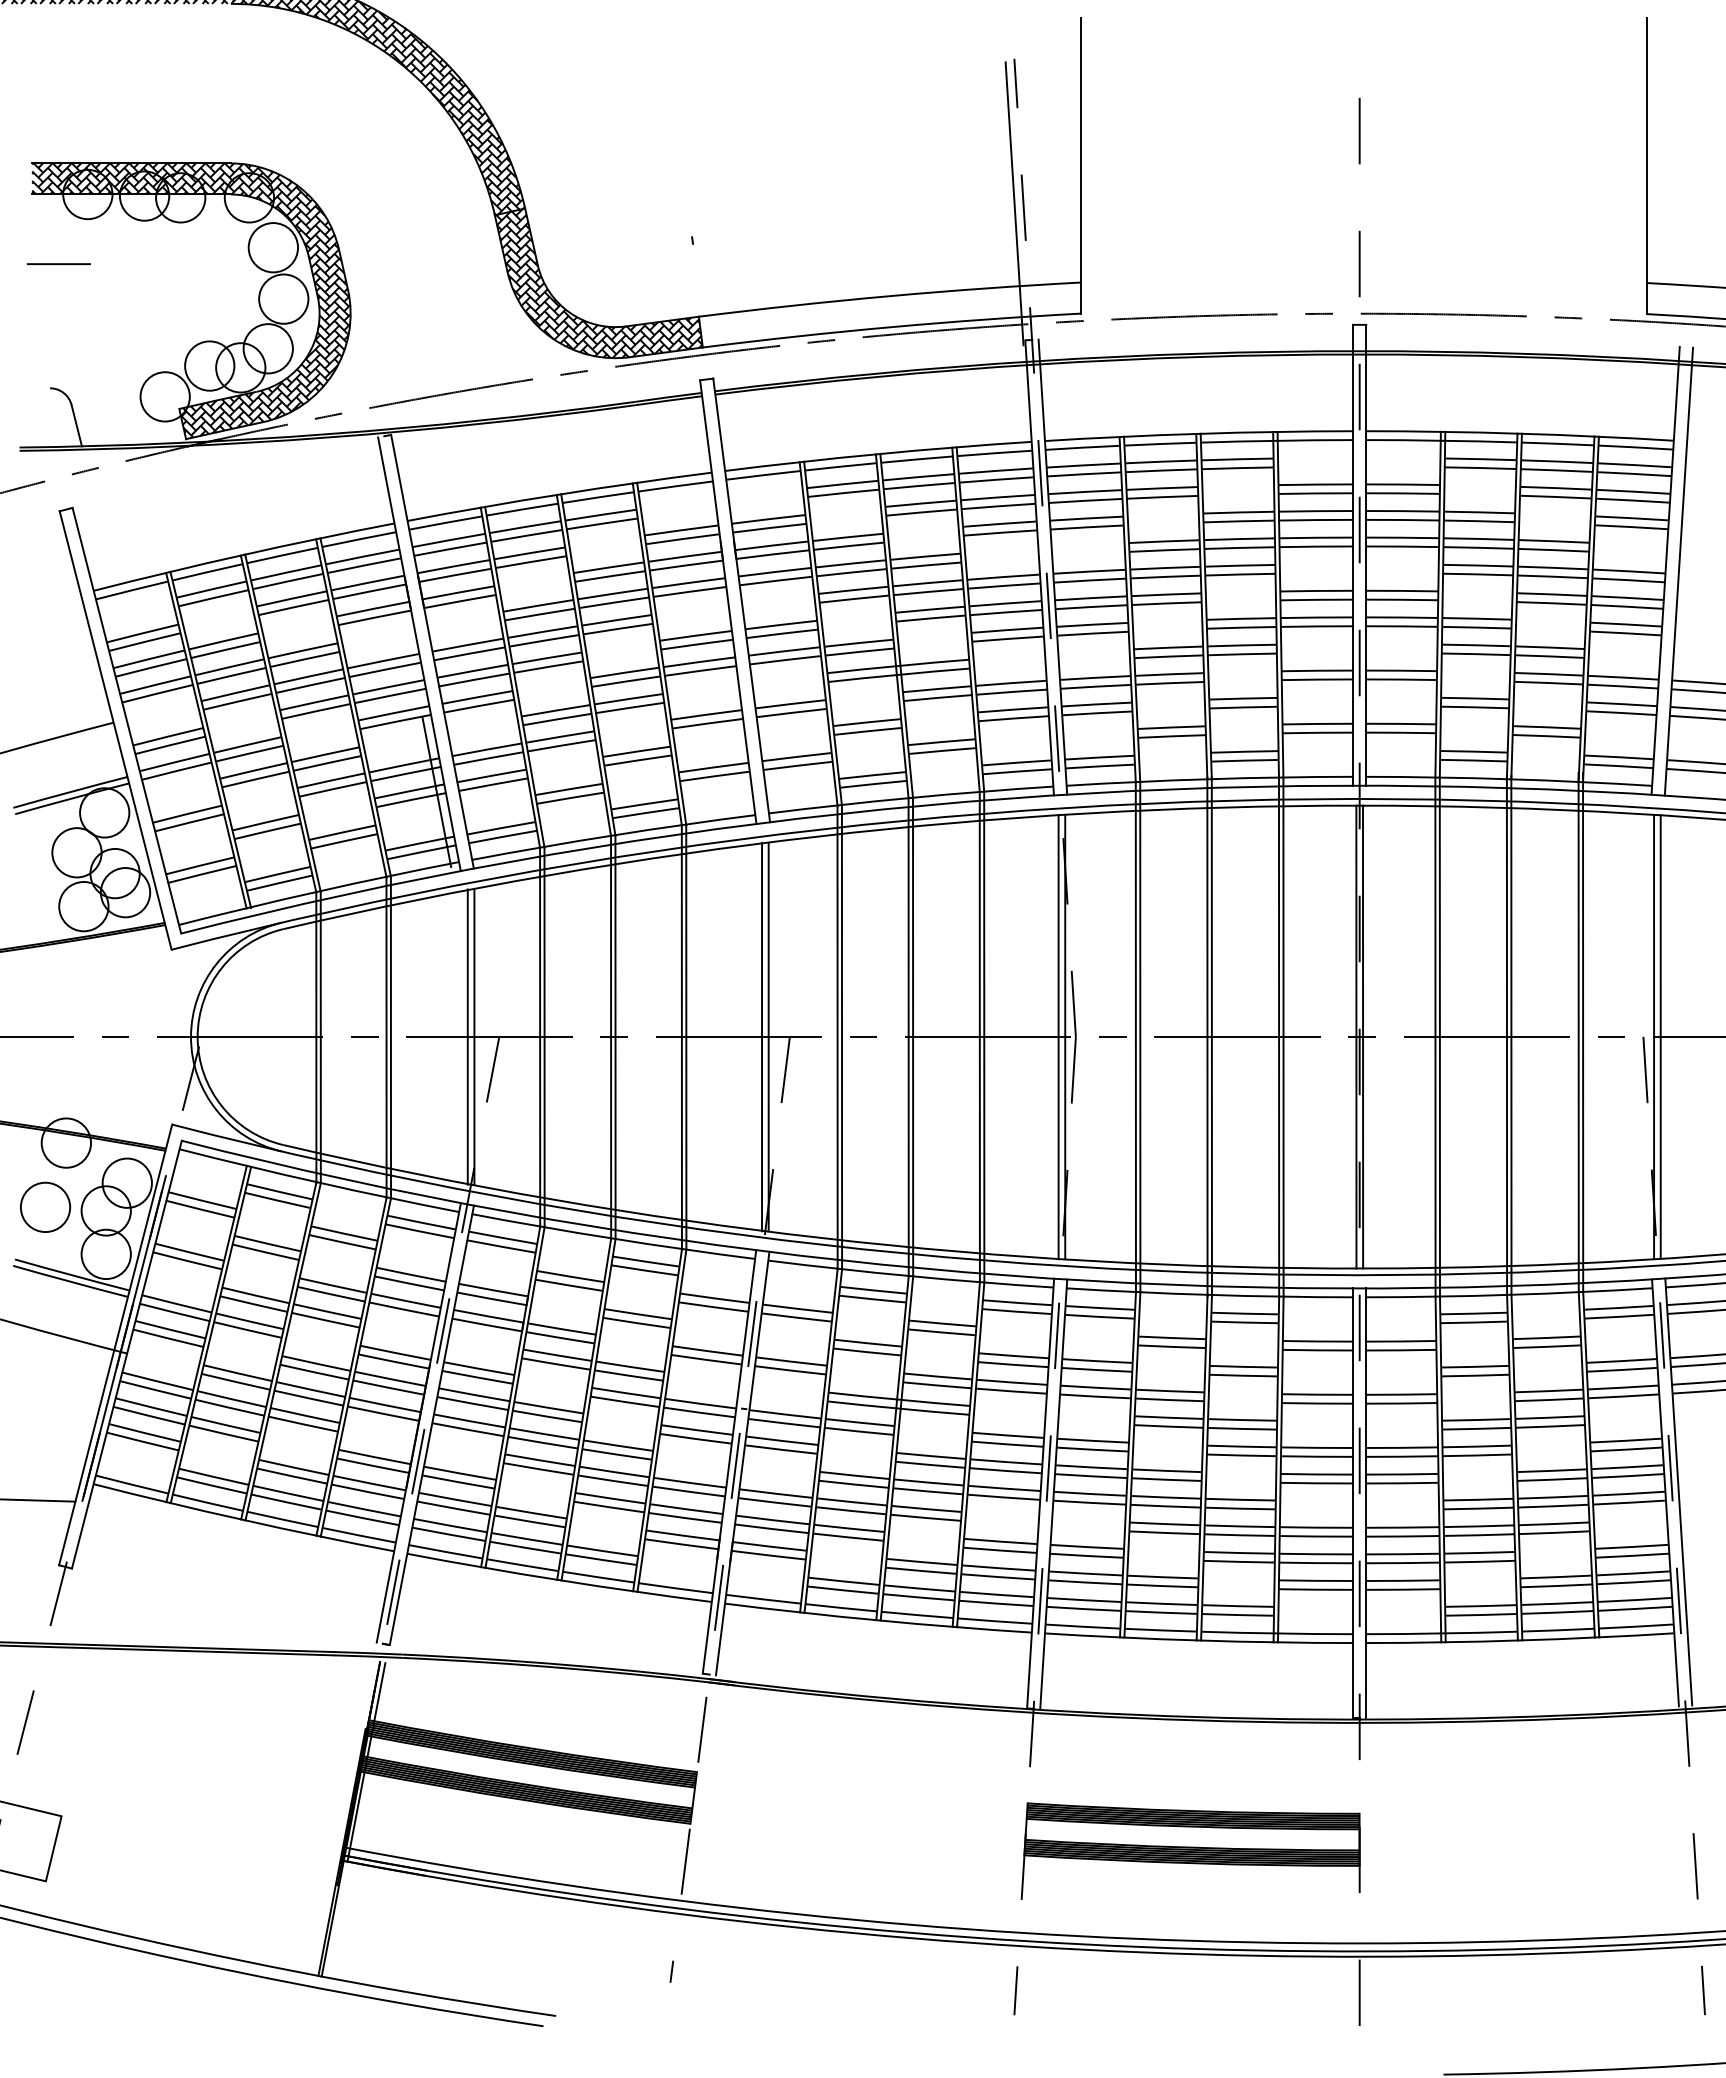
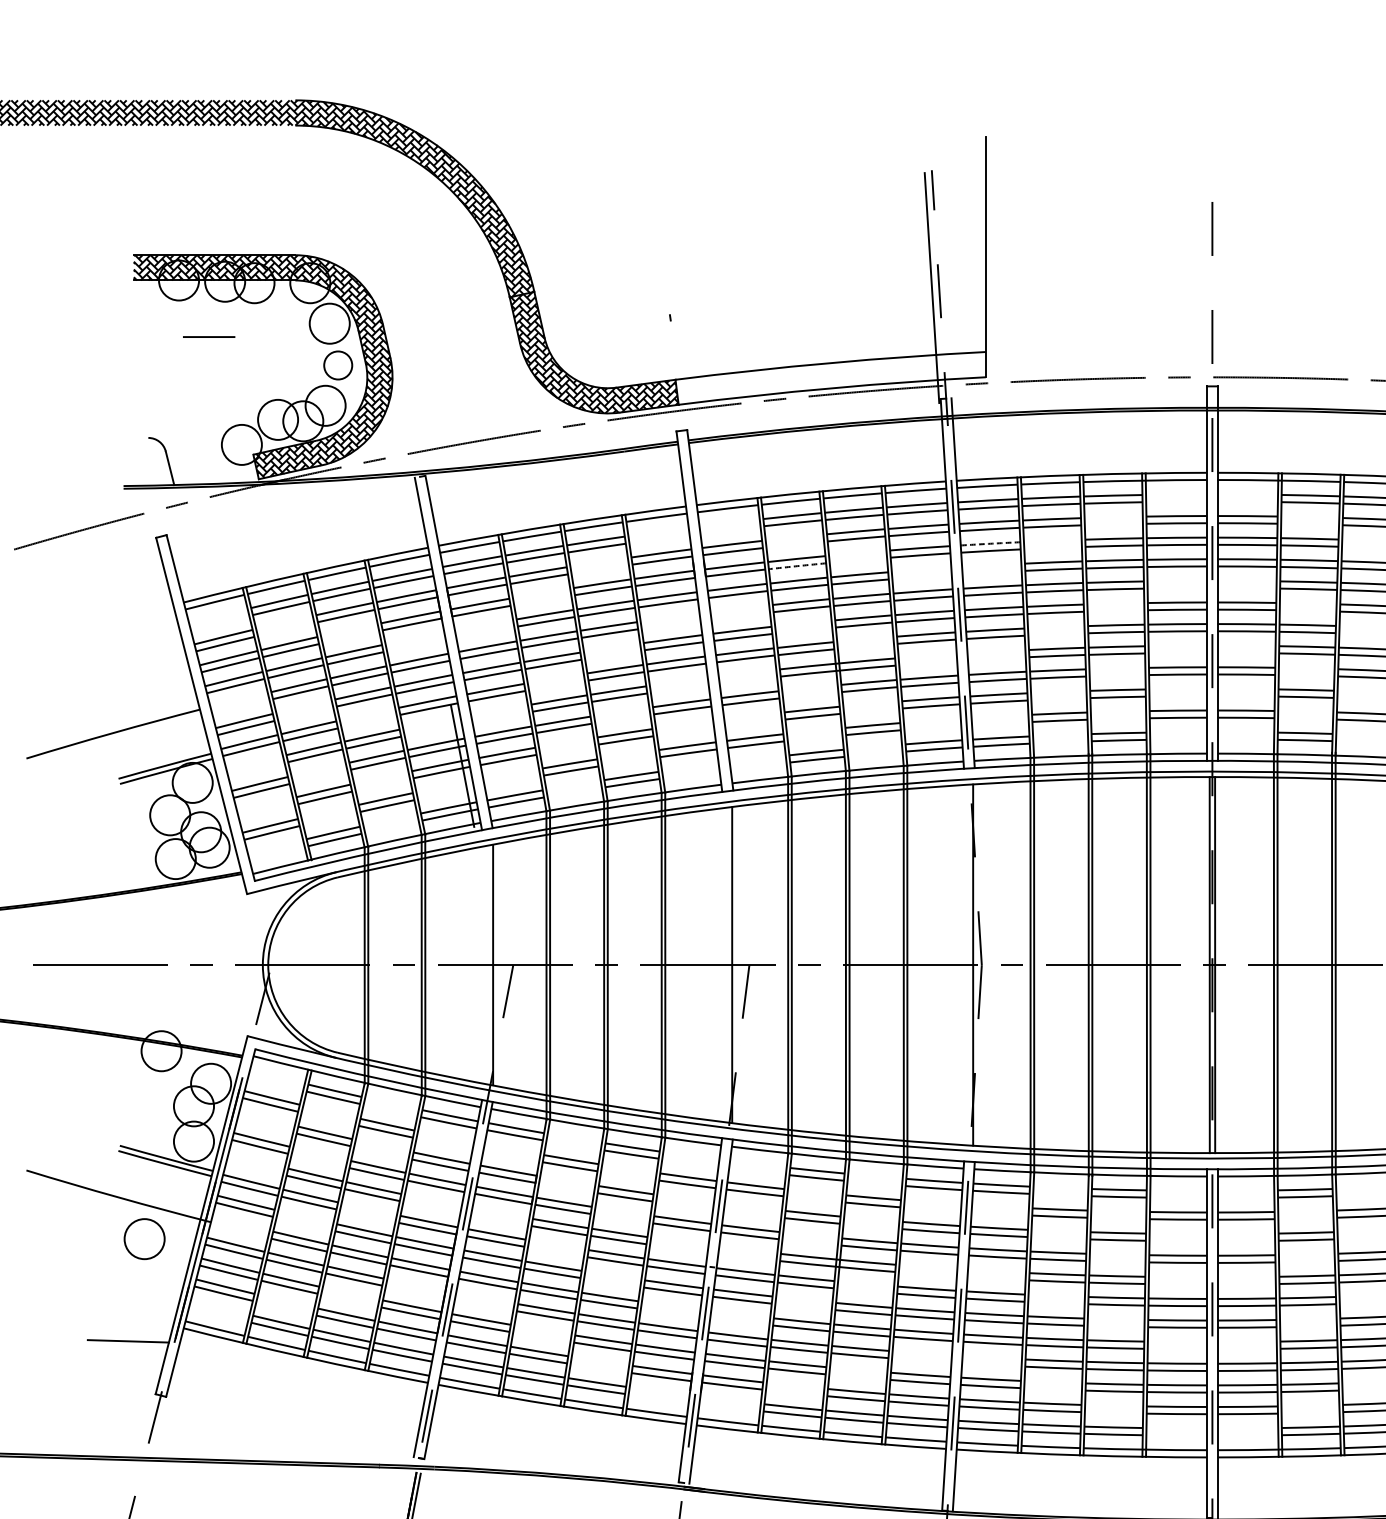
line: (58, 263) -> (208, 336), moved
circle: (283, 298) -> (338, 364), size x0.7
arc: (1086, 518) -> (990, 543), solid -> dashed
arc: (849, 546) -> (797, 566), solid -> dashed
line: (467, 1036) -> (487, 964), removed
line: (762, 1036) -> (727, 964), removed
line: (1058, 1036) -> (967, 964), removed
circle: (45, 1206) -> (144, 1238), moved

